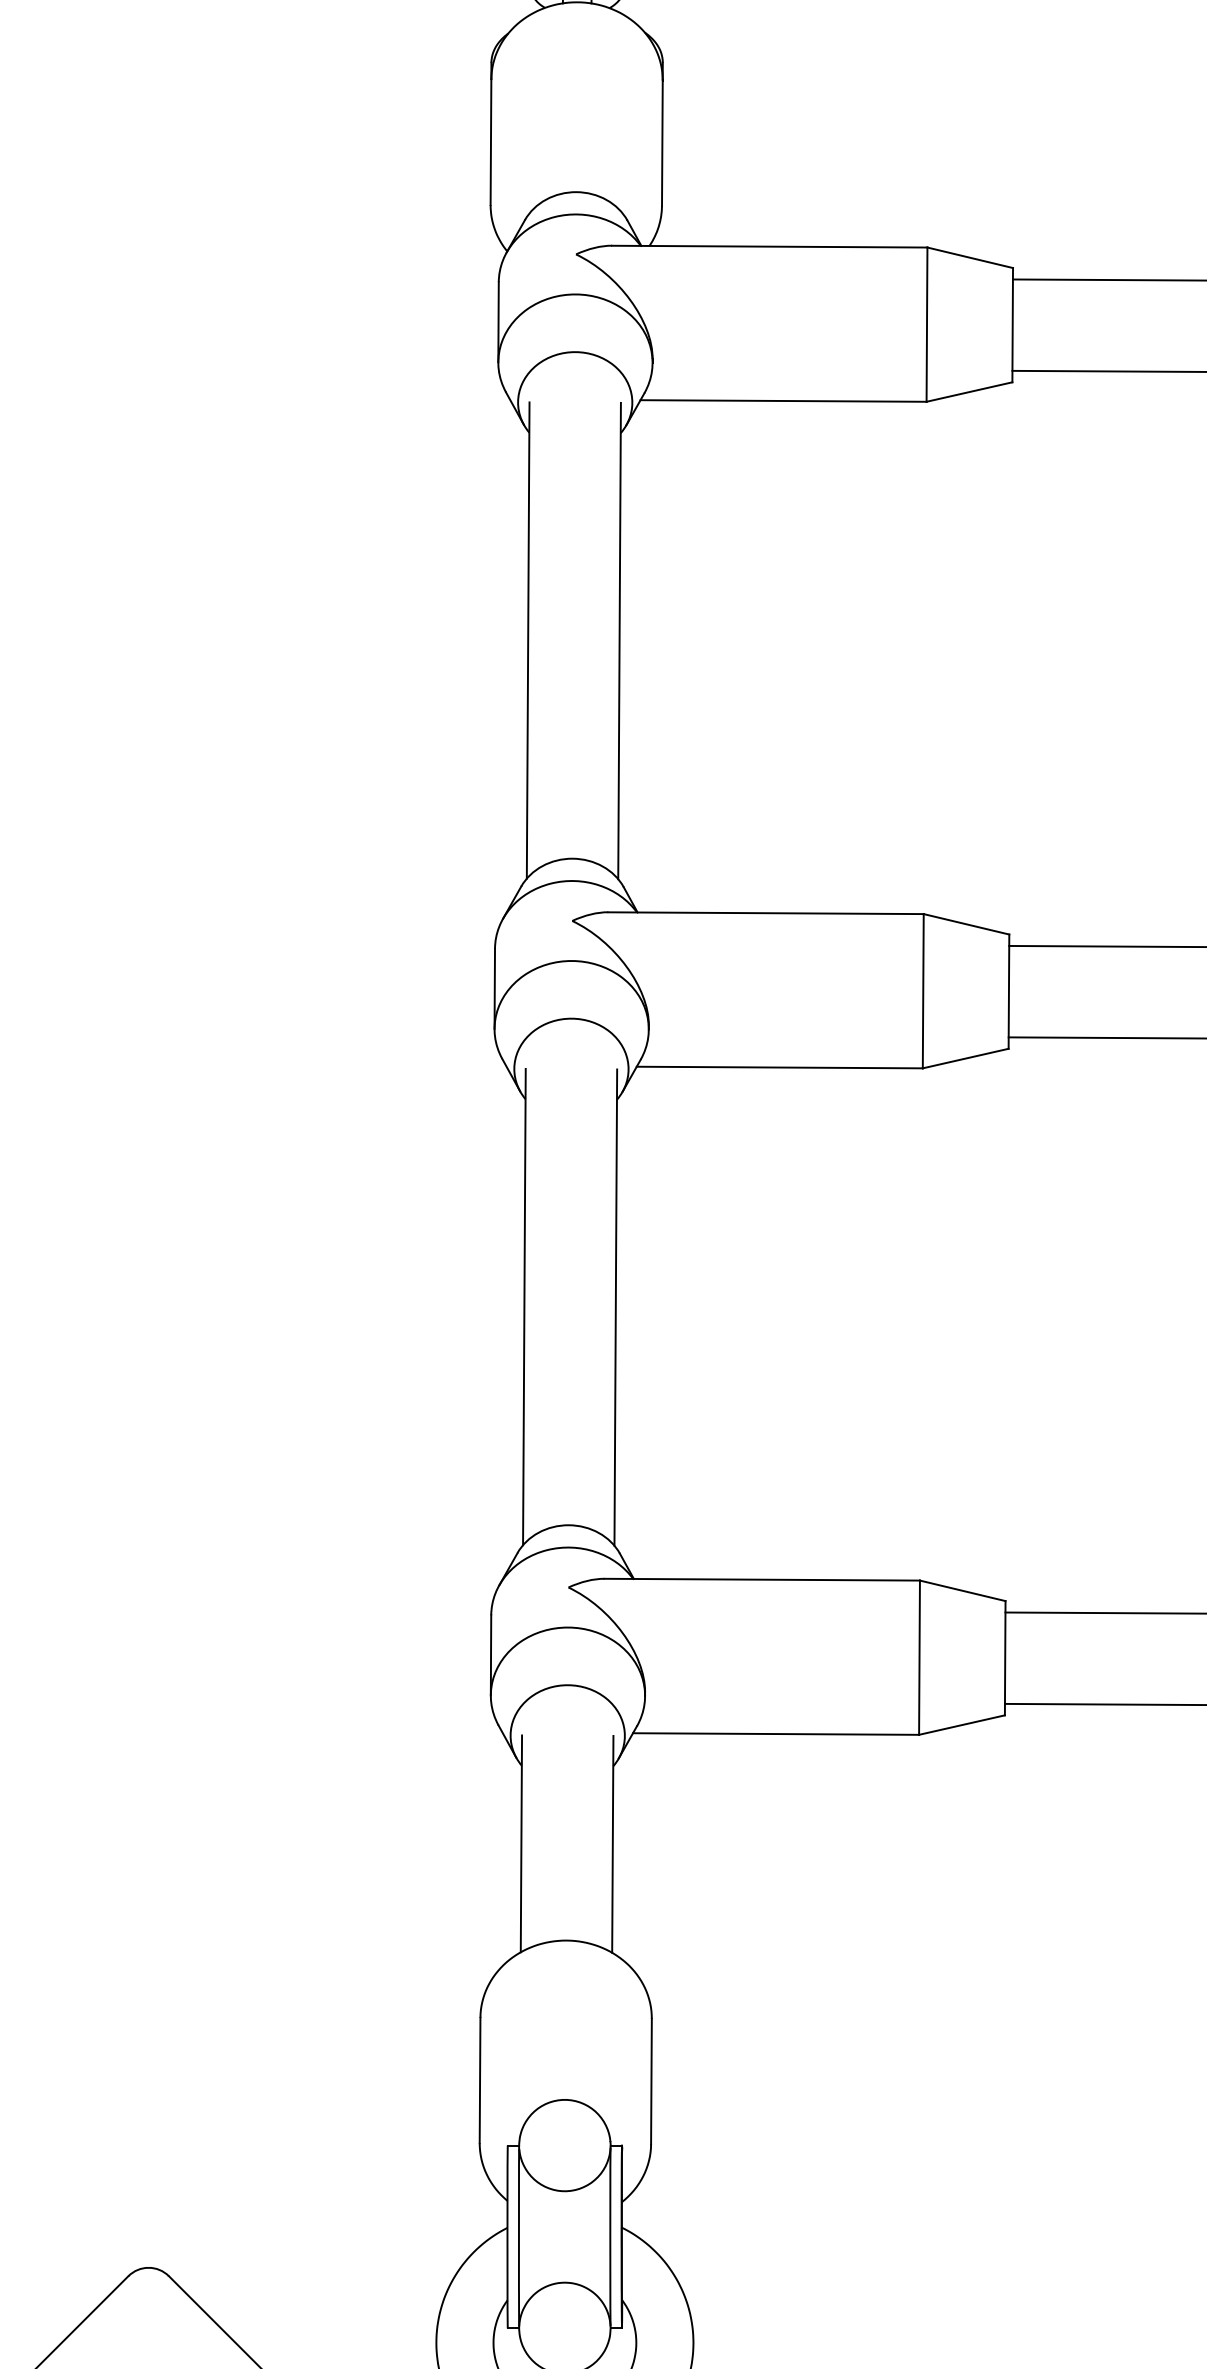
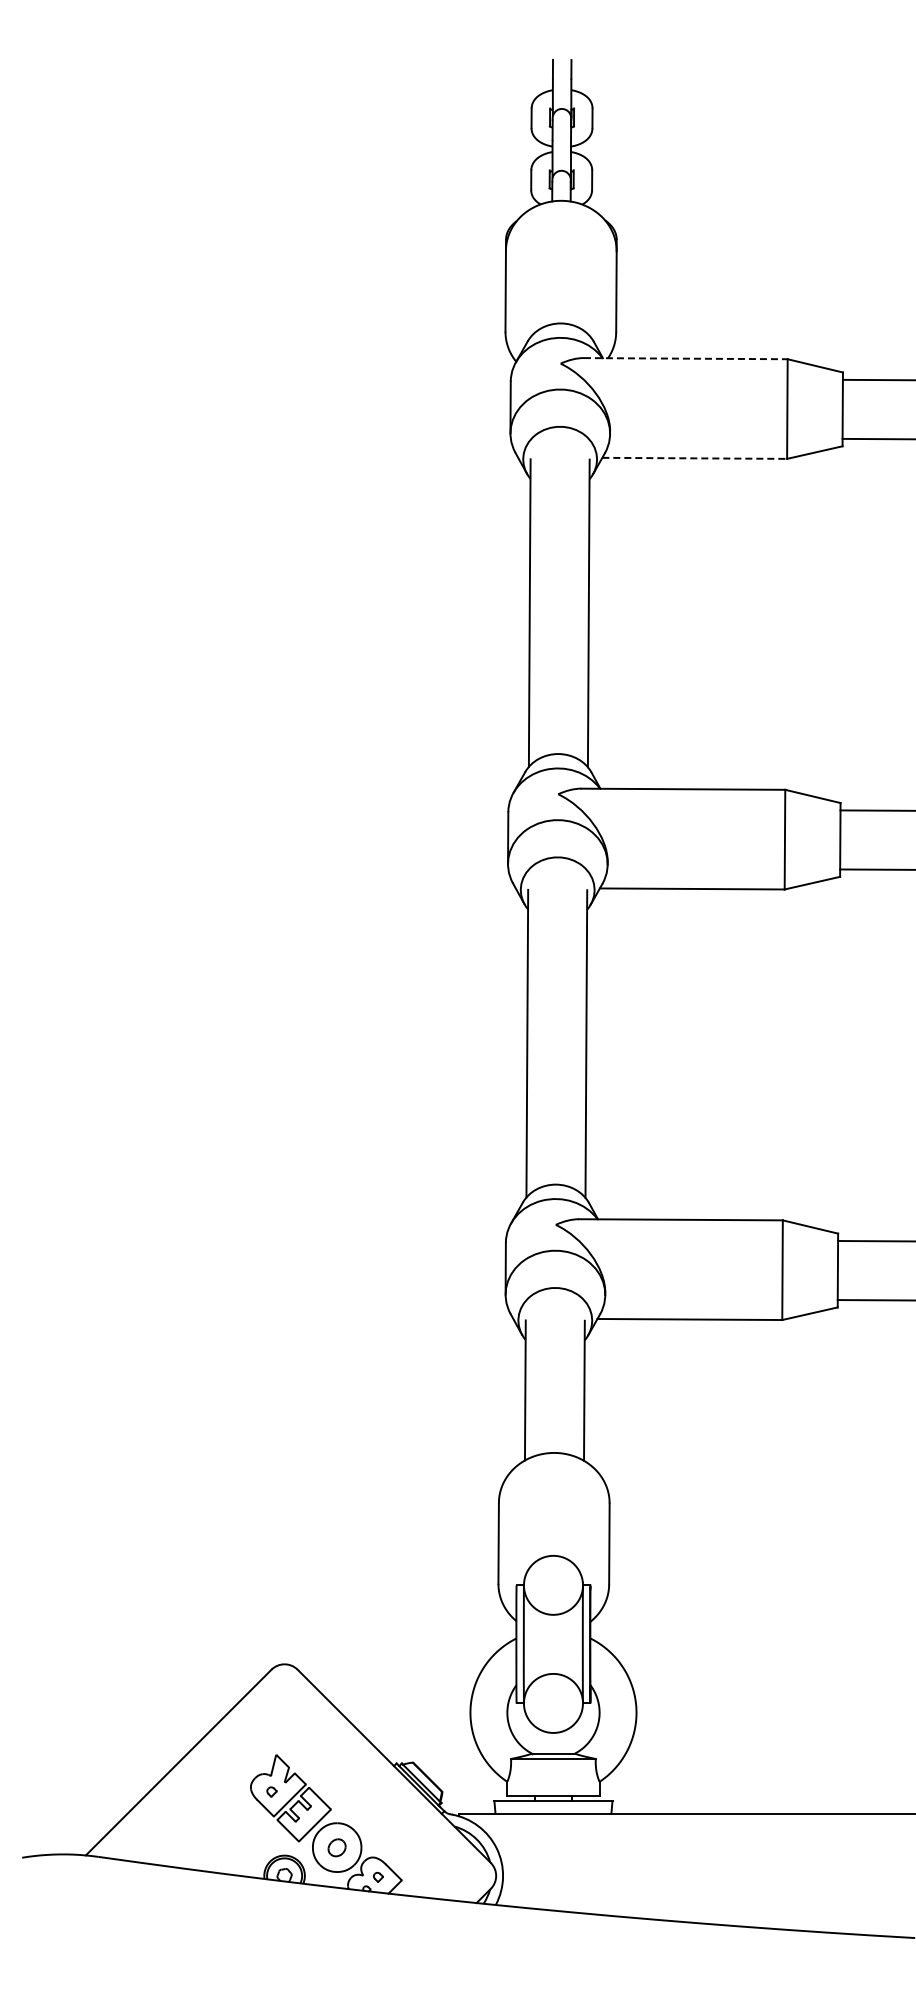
line: (769, 246) -> (685, 358), solid -> dashed
line: (784, 401) -> (695, 458), solid -> dashed

